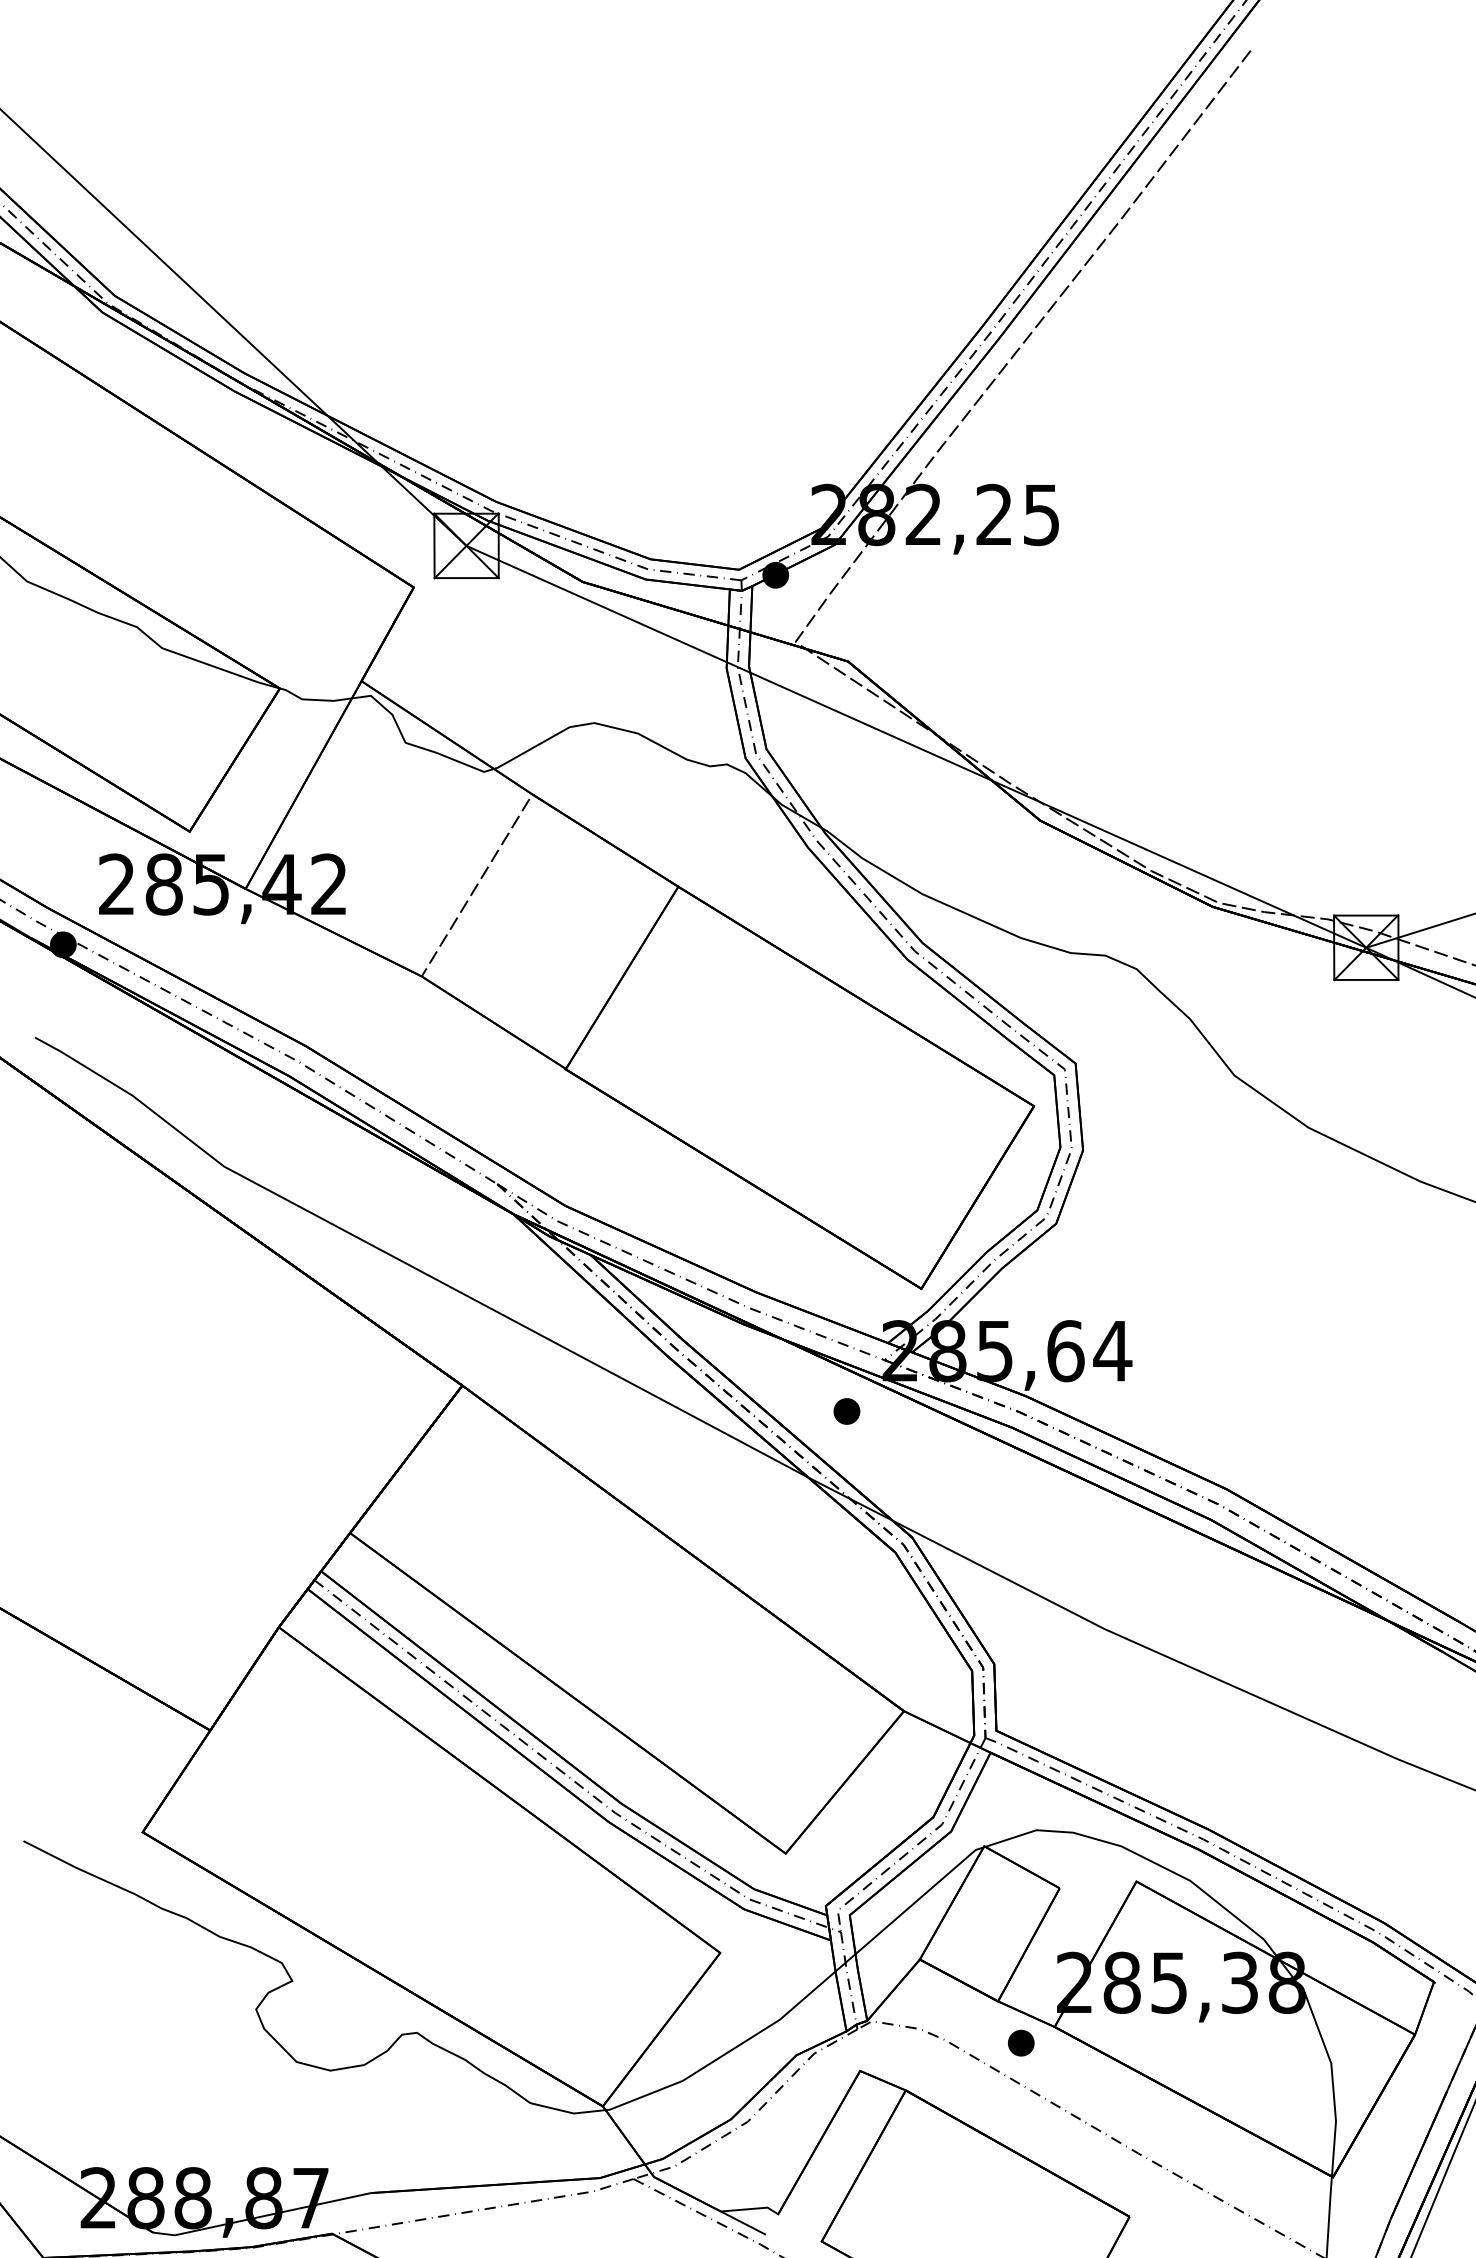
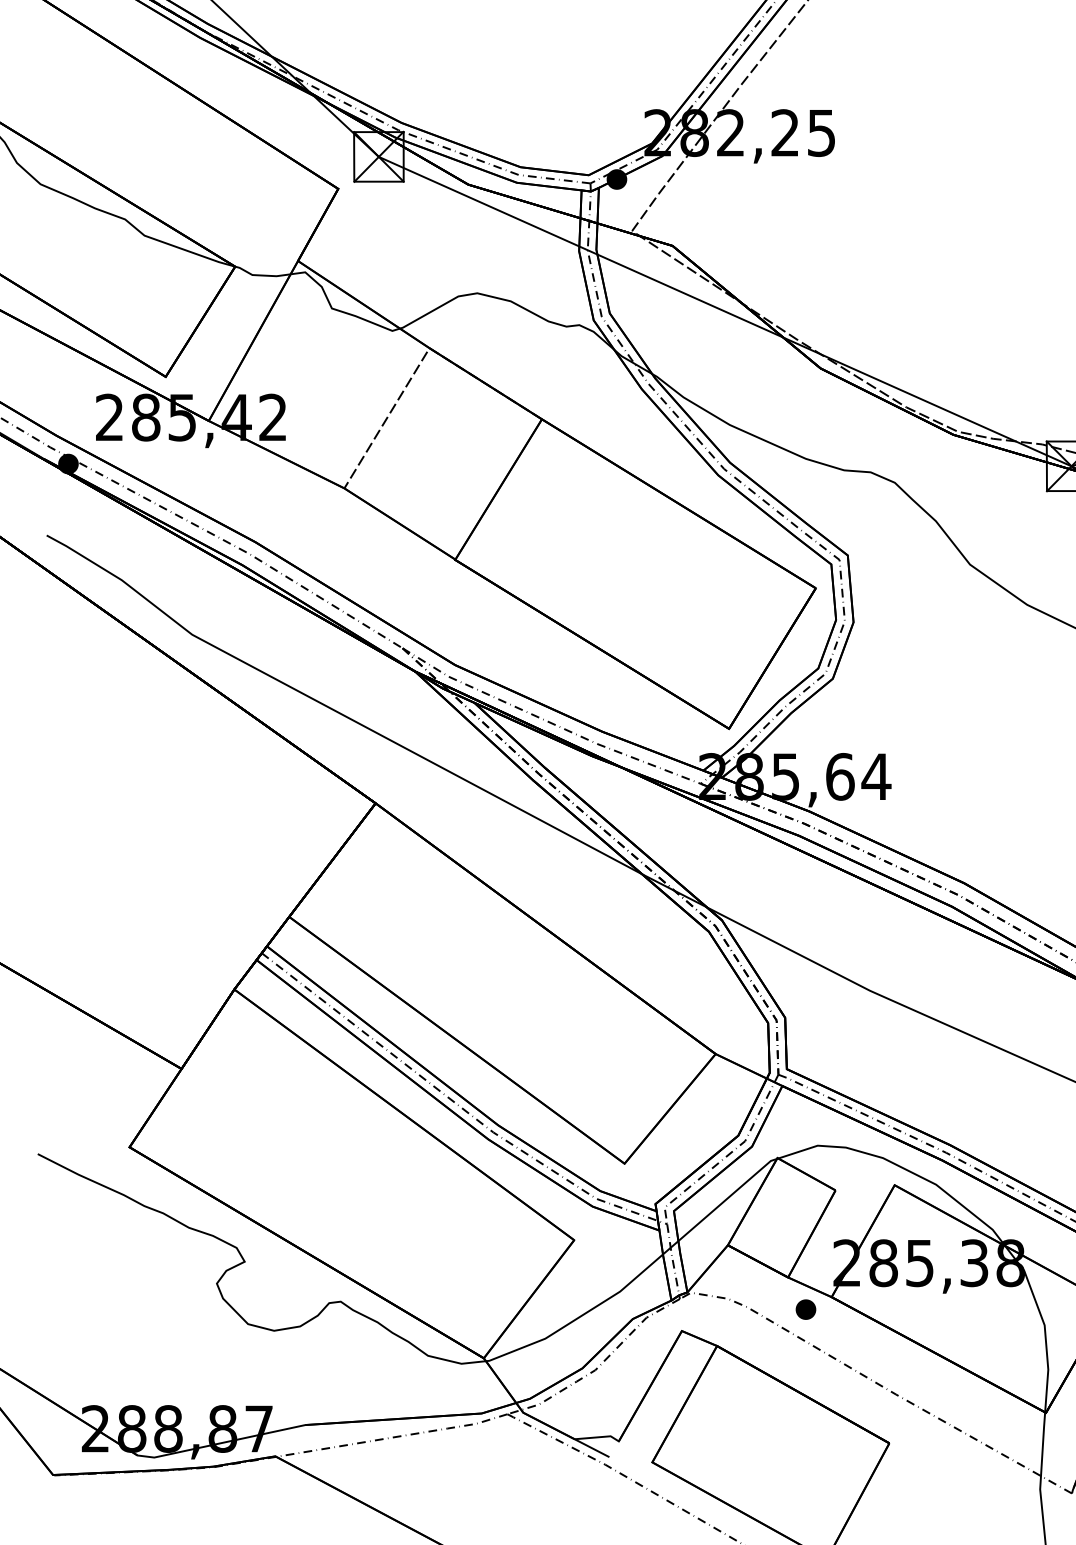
part: (846, 1411) -> (671, 823), removed

